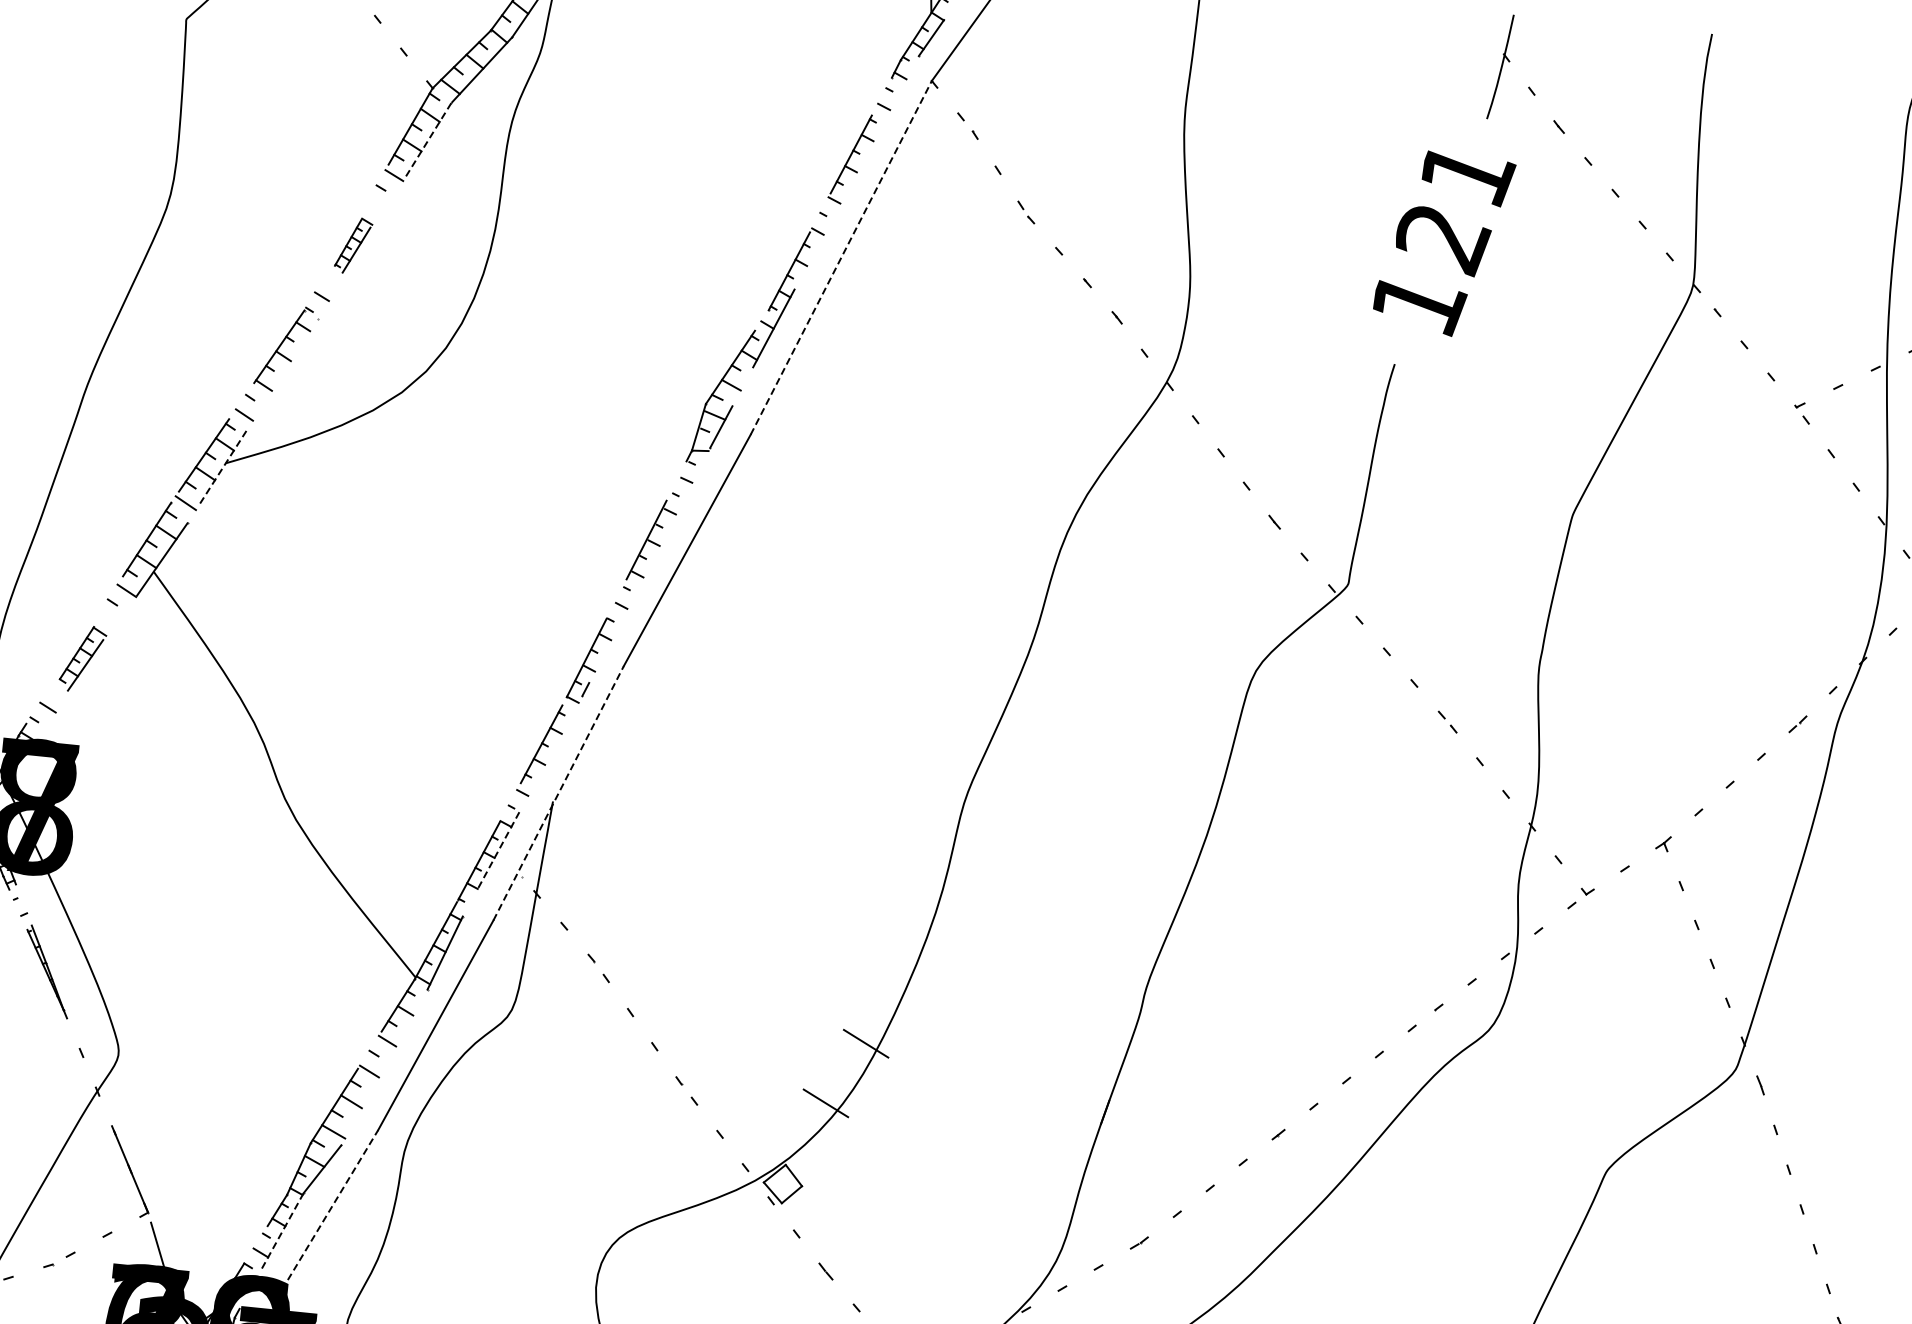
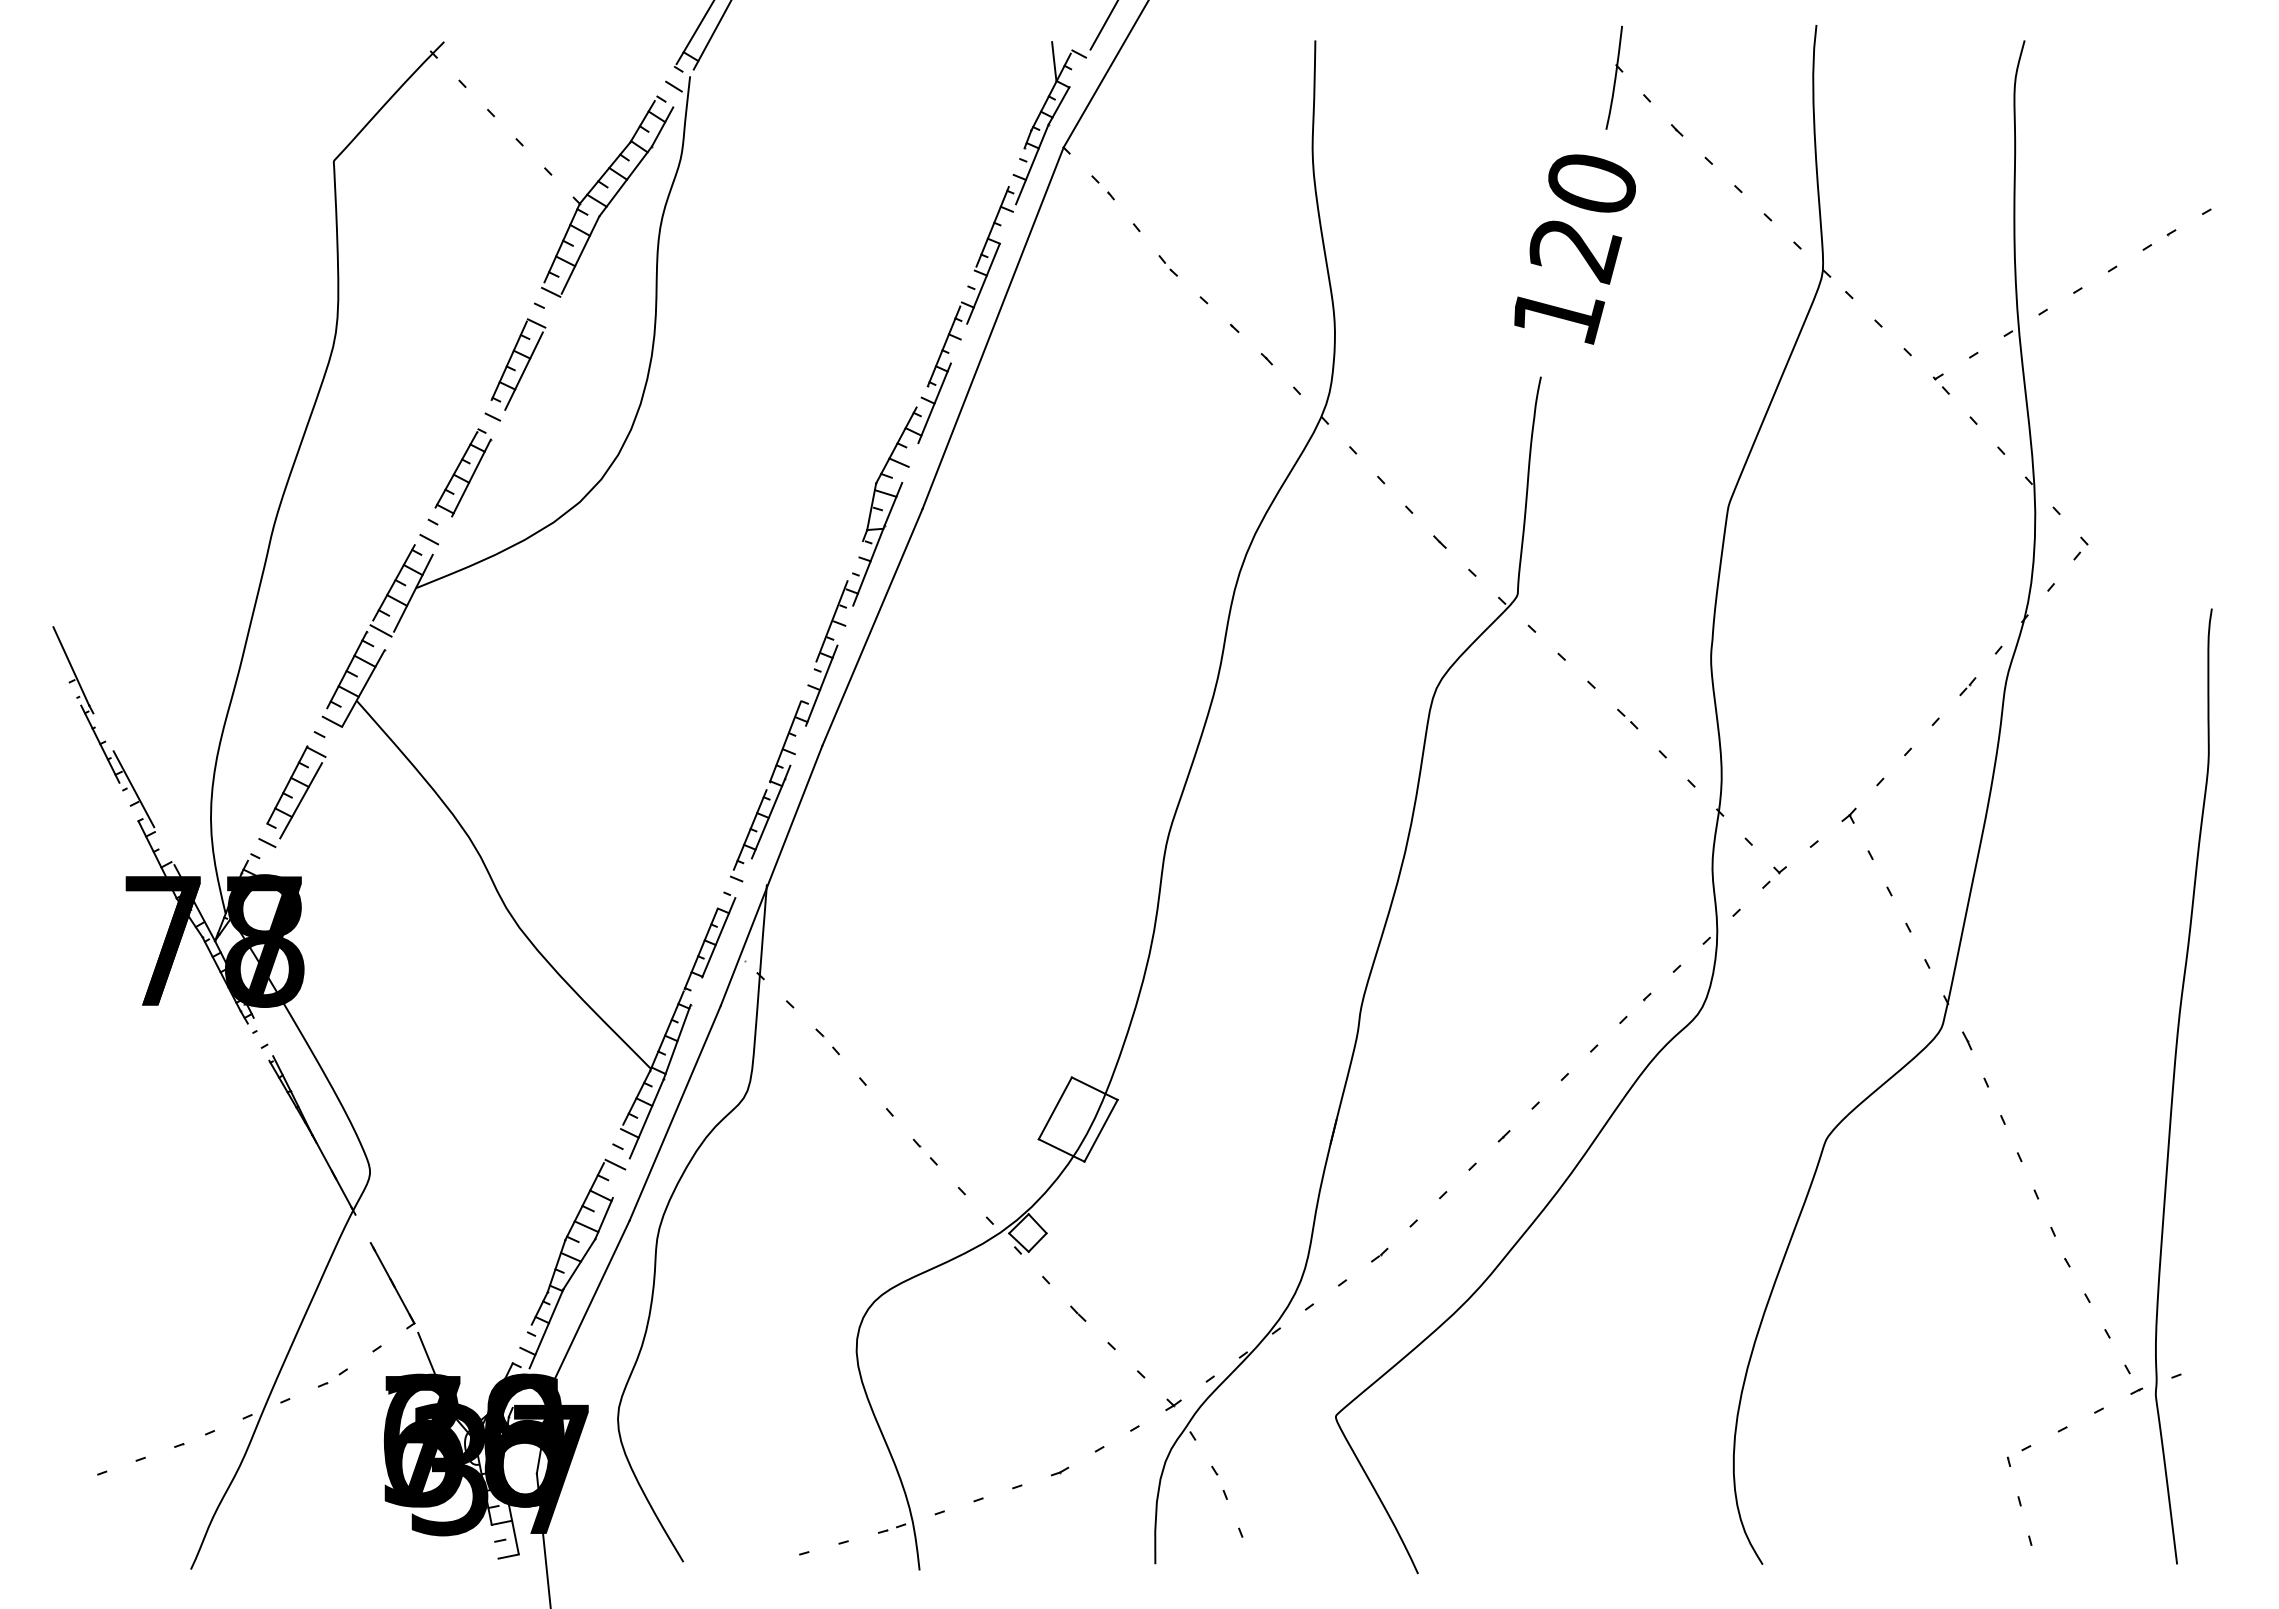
line: (898, 95) -> (1032, 164), added
line: (428, 141) -> (580, 255), dashed -> solid
text: (1468, 173) -> (1593, 184), 121 -> 120
line: (836, 211) -> (983, 283), added
part: (353, 245) -> (518, 364), size x1.67
line: (841, 258) -> (993, 328), dashed -> solid
line: (293, 356) -> (471, 477), added
line: (222, 468) -> (413, 593), dashed -> solid
line: (689, 486) -> (868, 565), added
line: (629, 604) -> (821, 685), added
part: (82, 659) -> (296, 792), size x1.43
line: (561, 734) -> (768, 818), added
line: (558, 792) -> (771, 875), dashed -> solid
line: (498, 851) -> (718, 938), dashed -> solid
line: (405, 1027) -> (646, 1118), added
line: (80, 1050) -> (332, 1172), added
line: (823, 1059) -> (1054, 1108), added
line: (867, 1086) -> (1100, 1130), added
line: (351, 1125) -> (603, 1218), added
line: (329, 1209) -> (590, 1302), dashed -> solid
line: (282, 1231) -> (546, 1328), dashed -> solid

